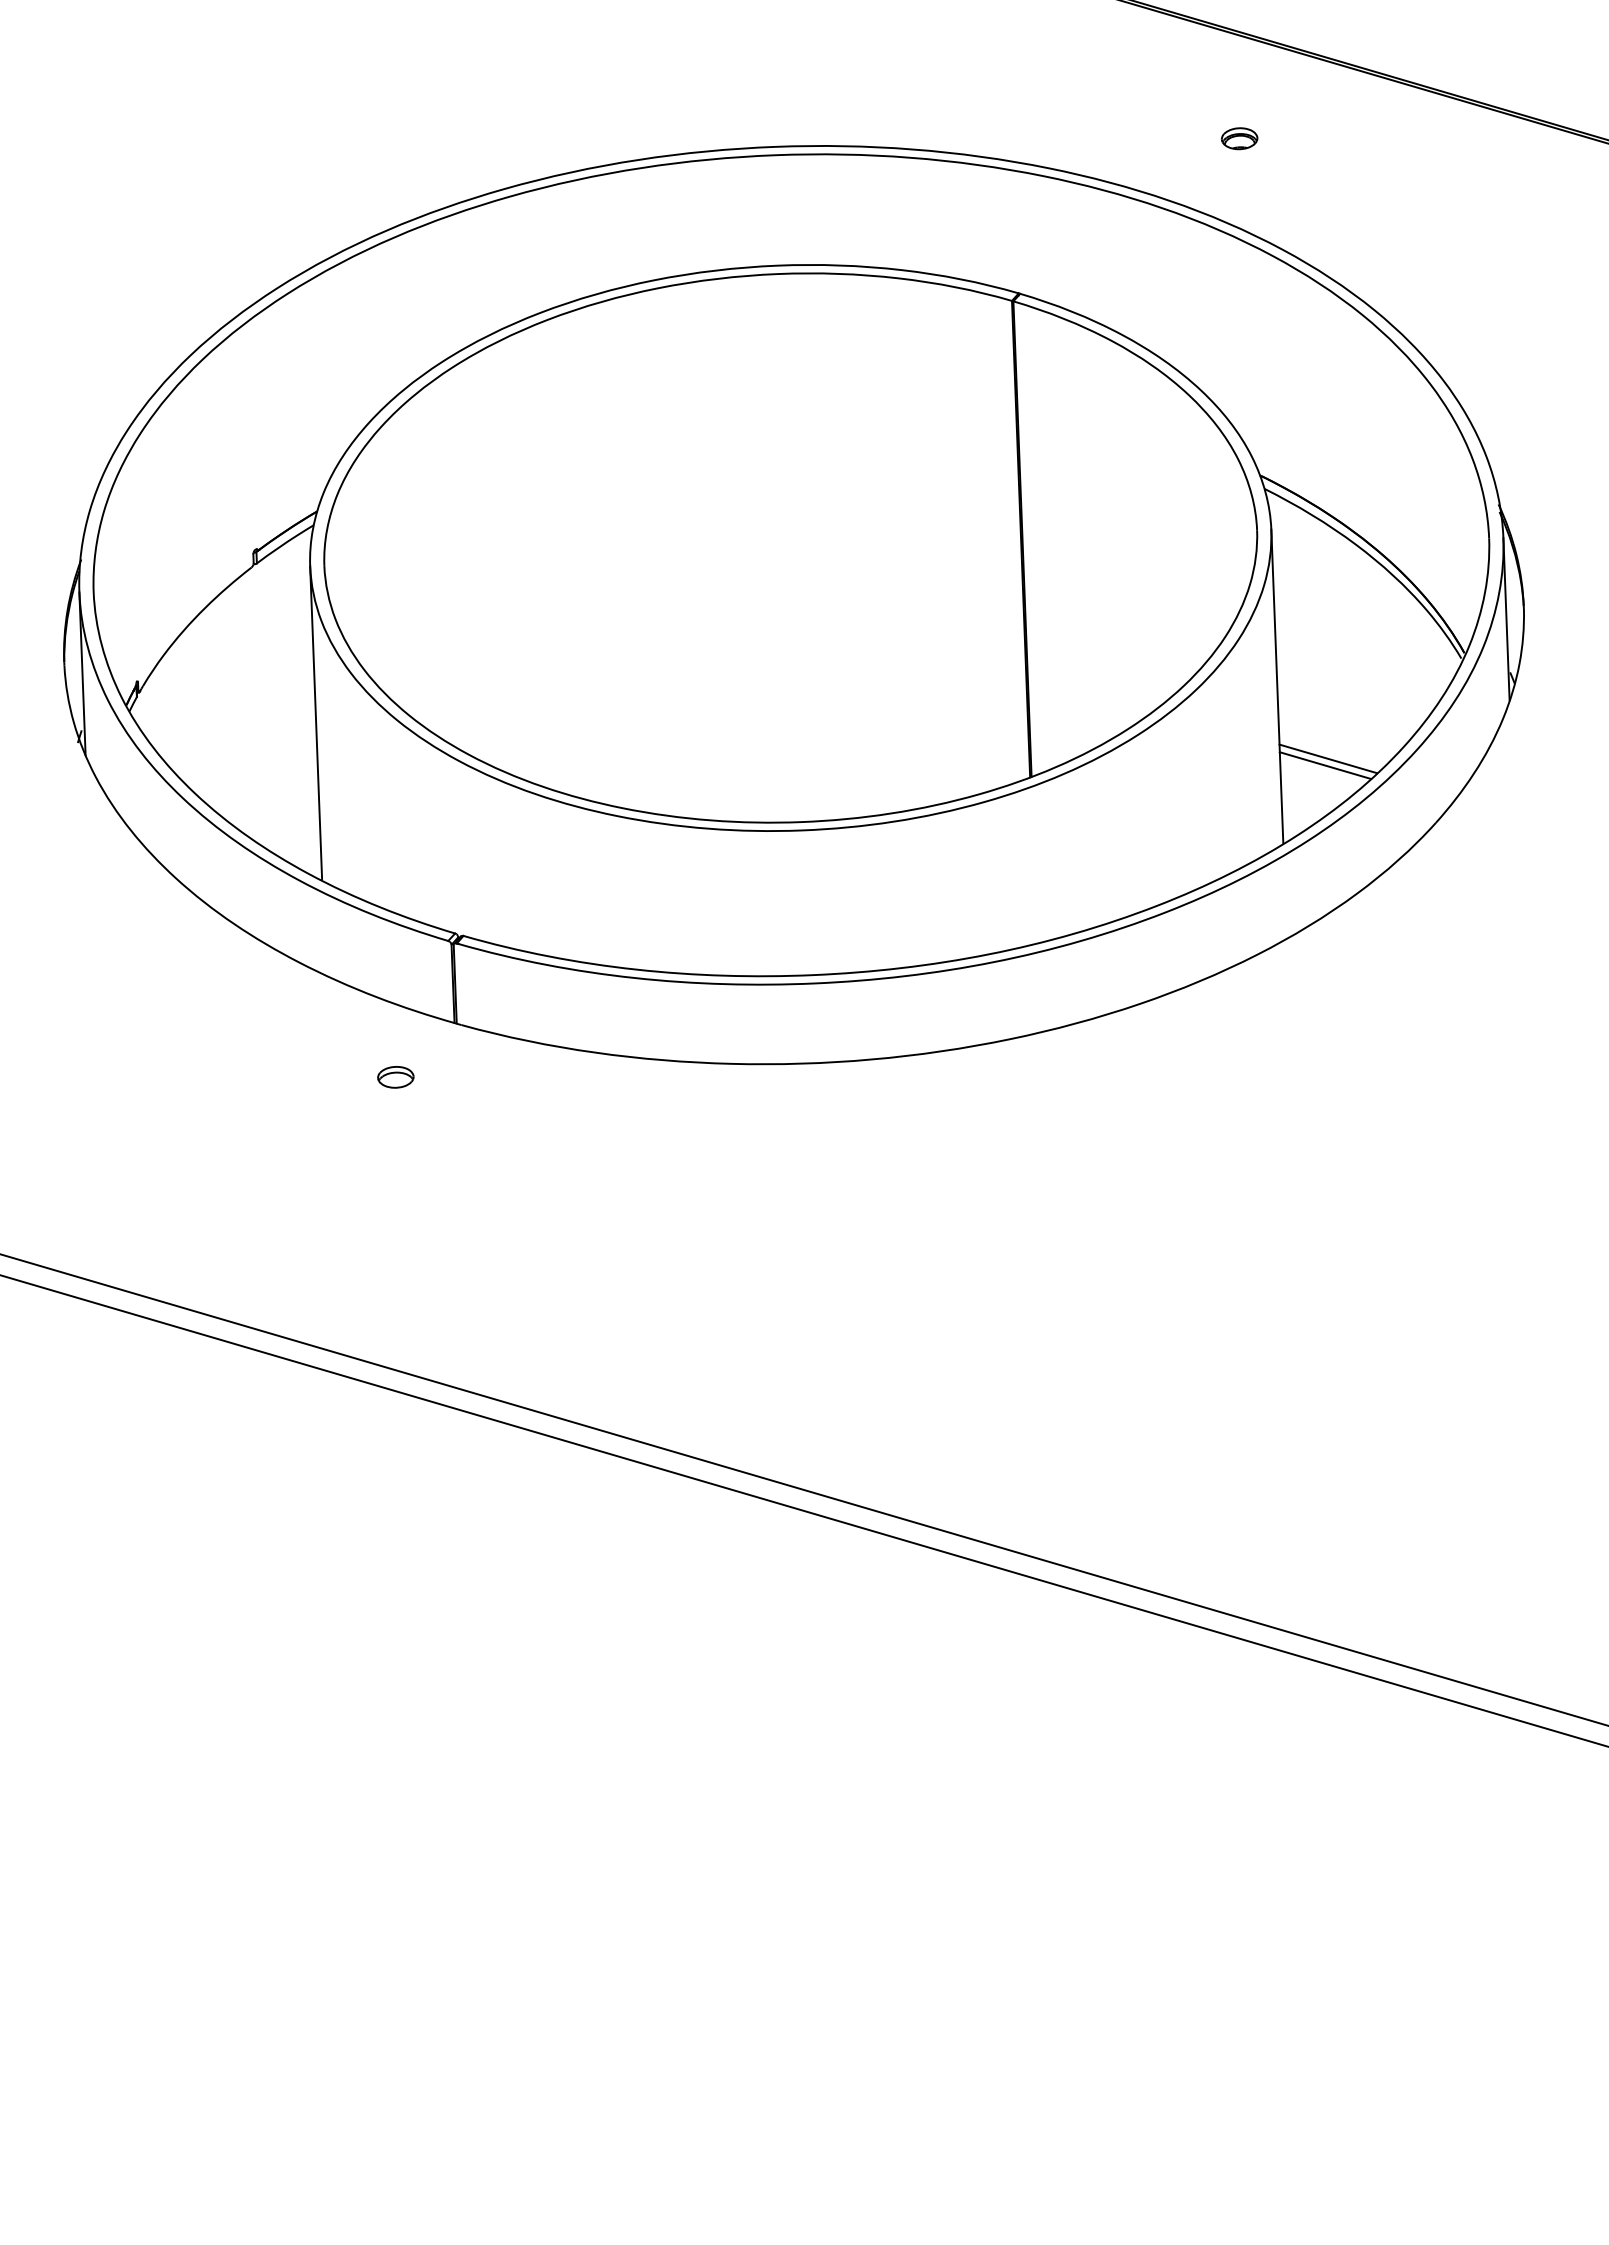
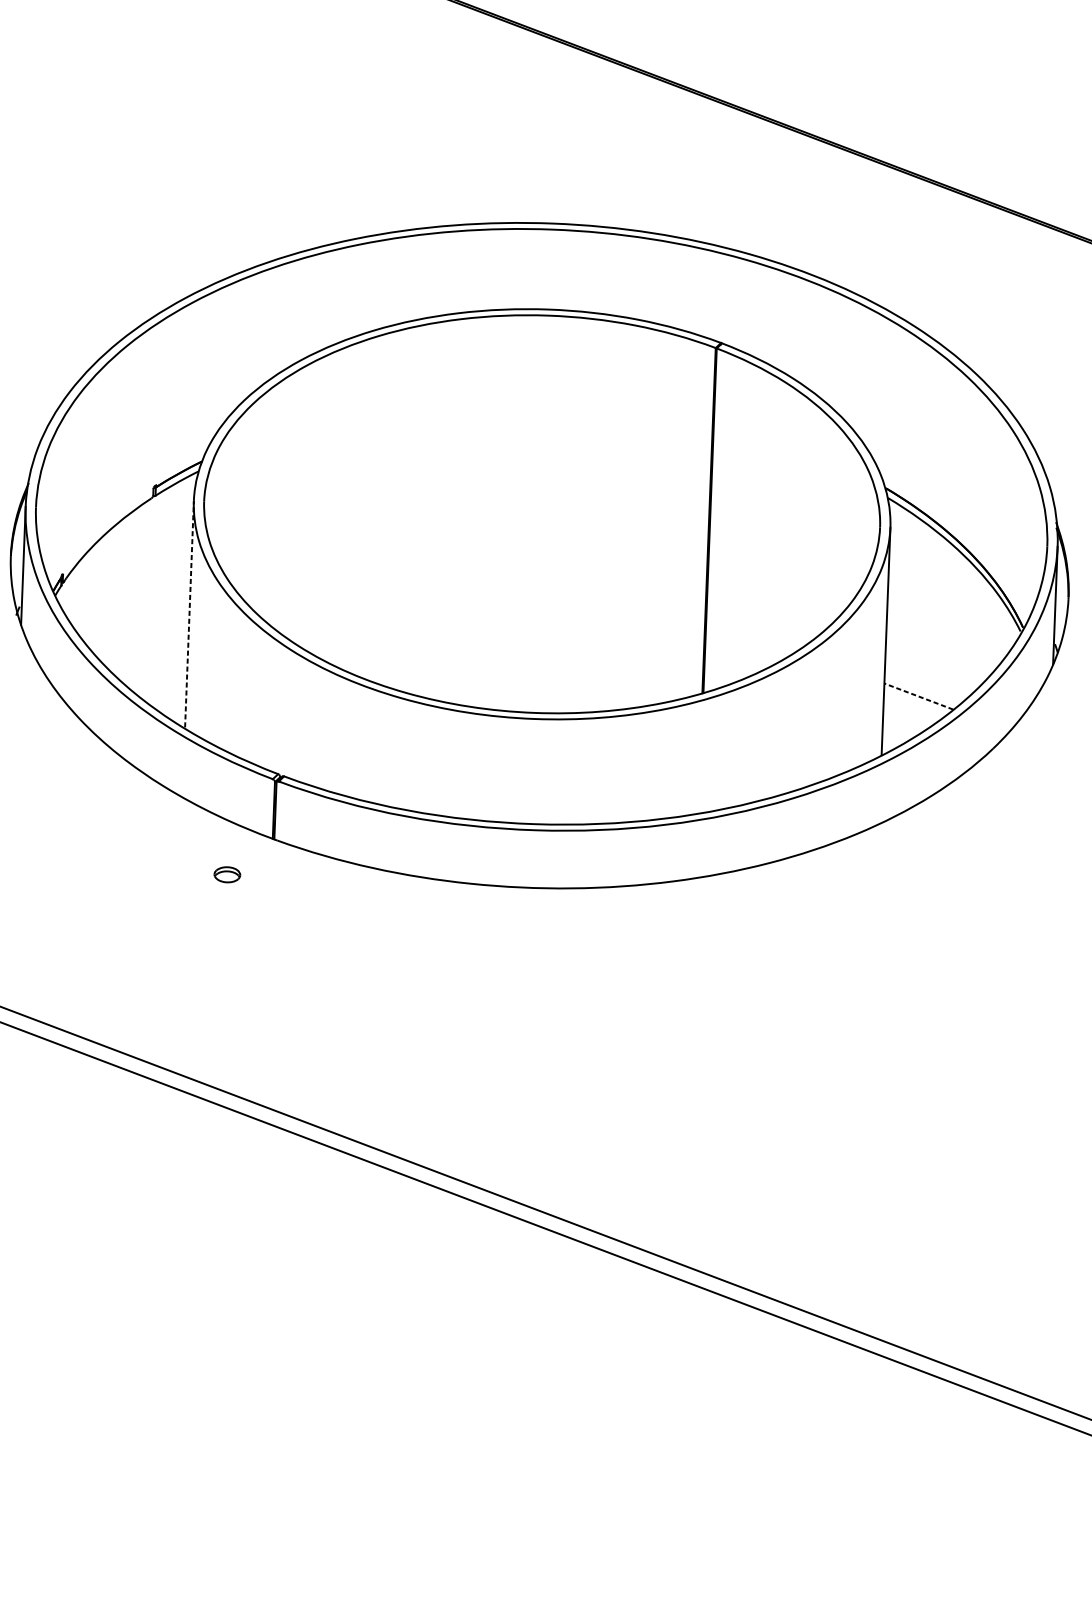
part: (1239, 138) -> (889, 243), removed
line: (316, 722) -> (189, 614), solid -> dashed
line: (1328, 758) -> (919, 696), solid -> dashed
line: (1325, 765) -> (916, 701), removed

